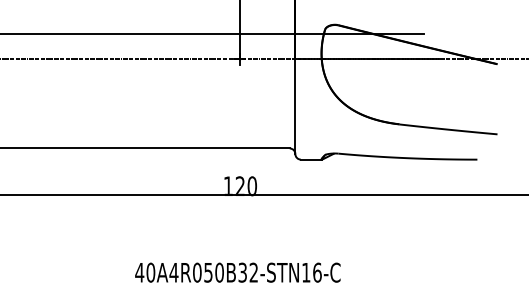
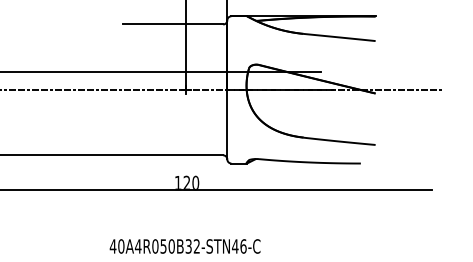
text: (306, 272) -> (235, 246), 40A4R050B32-STN16-C -> 40A4R050B32-STN46-C

